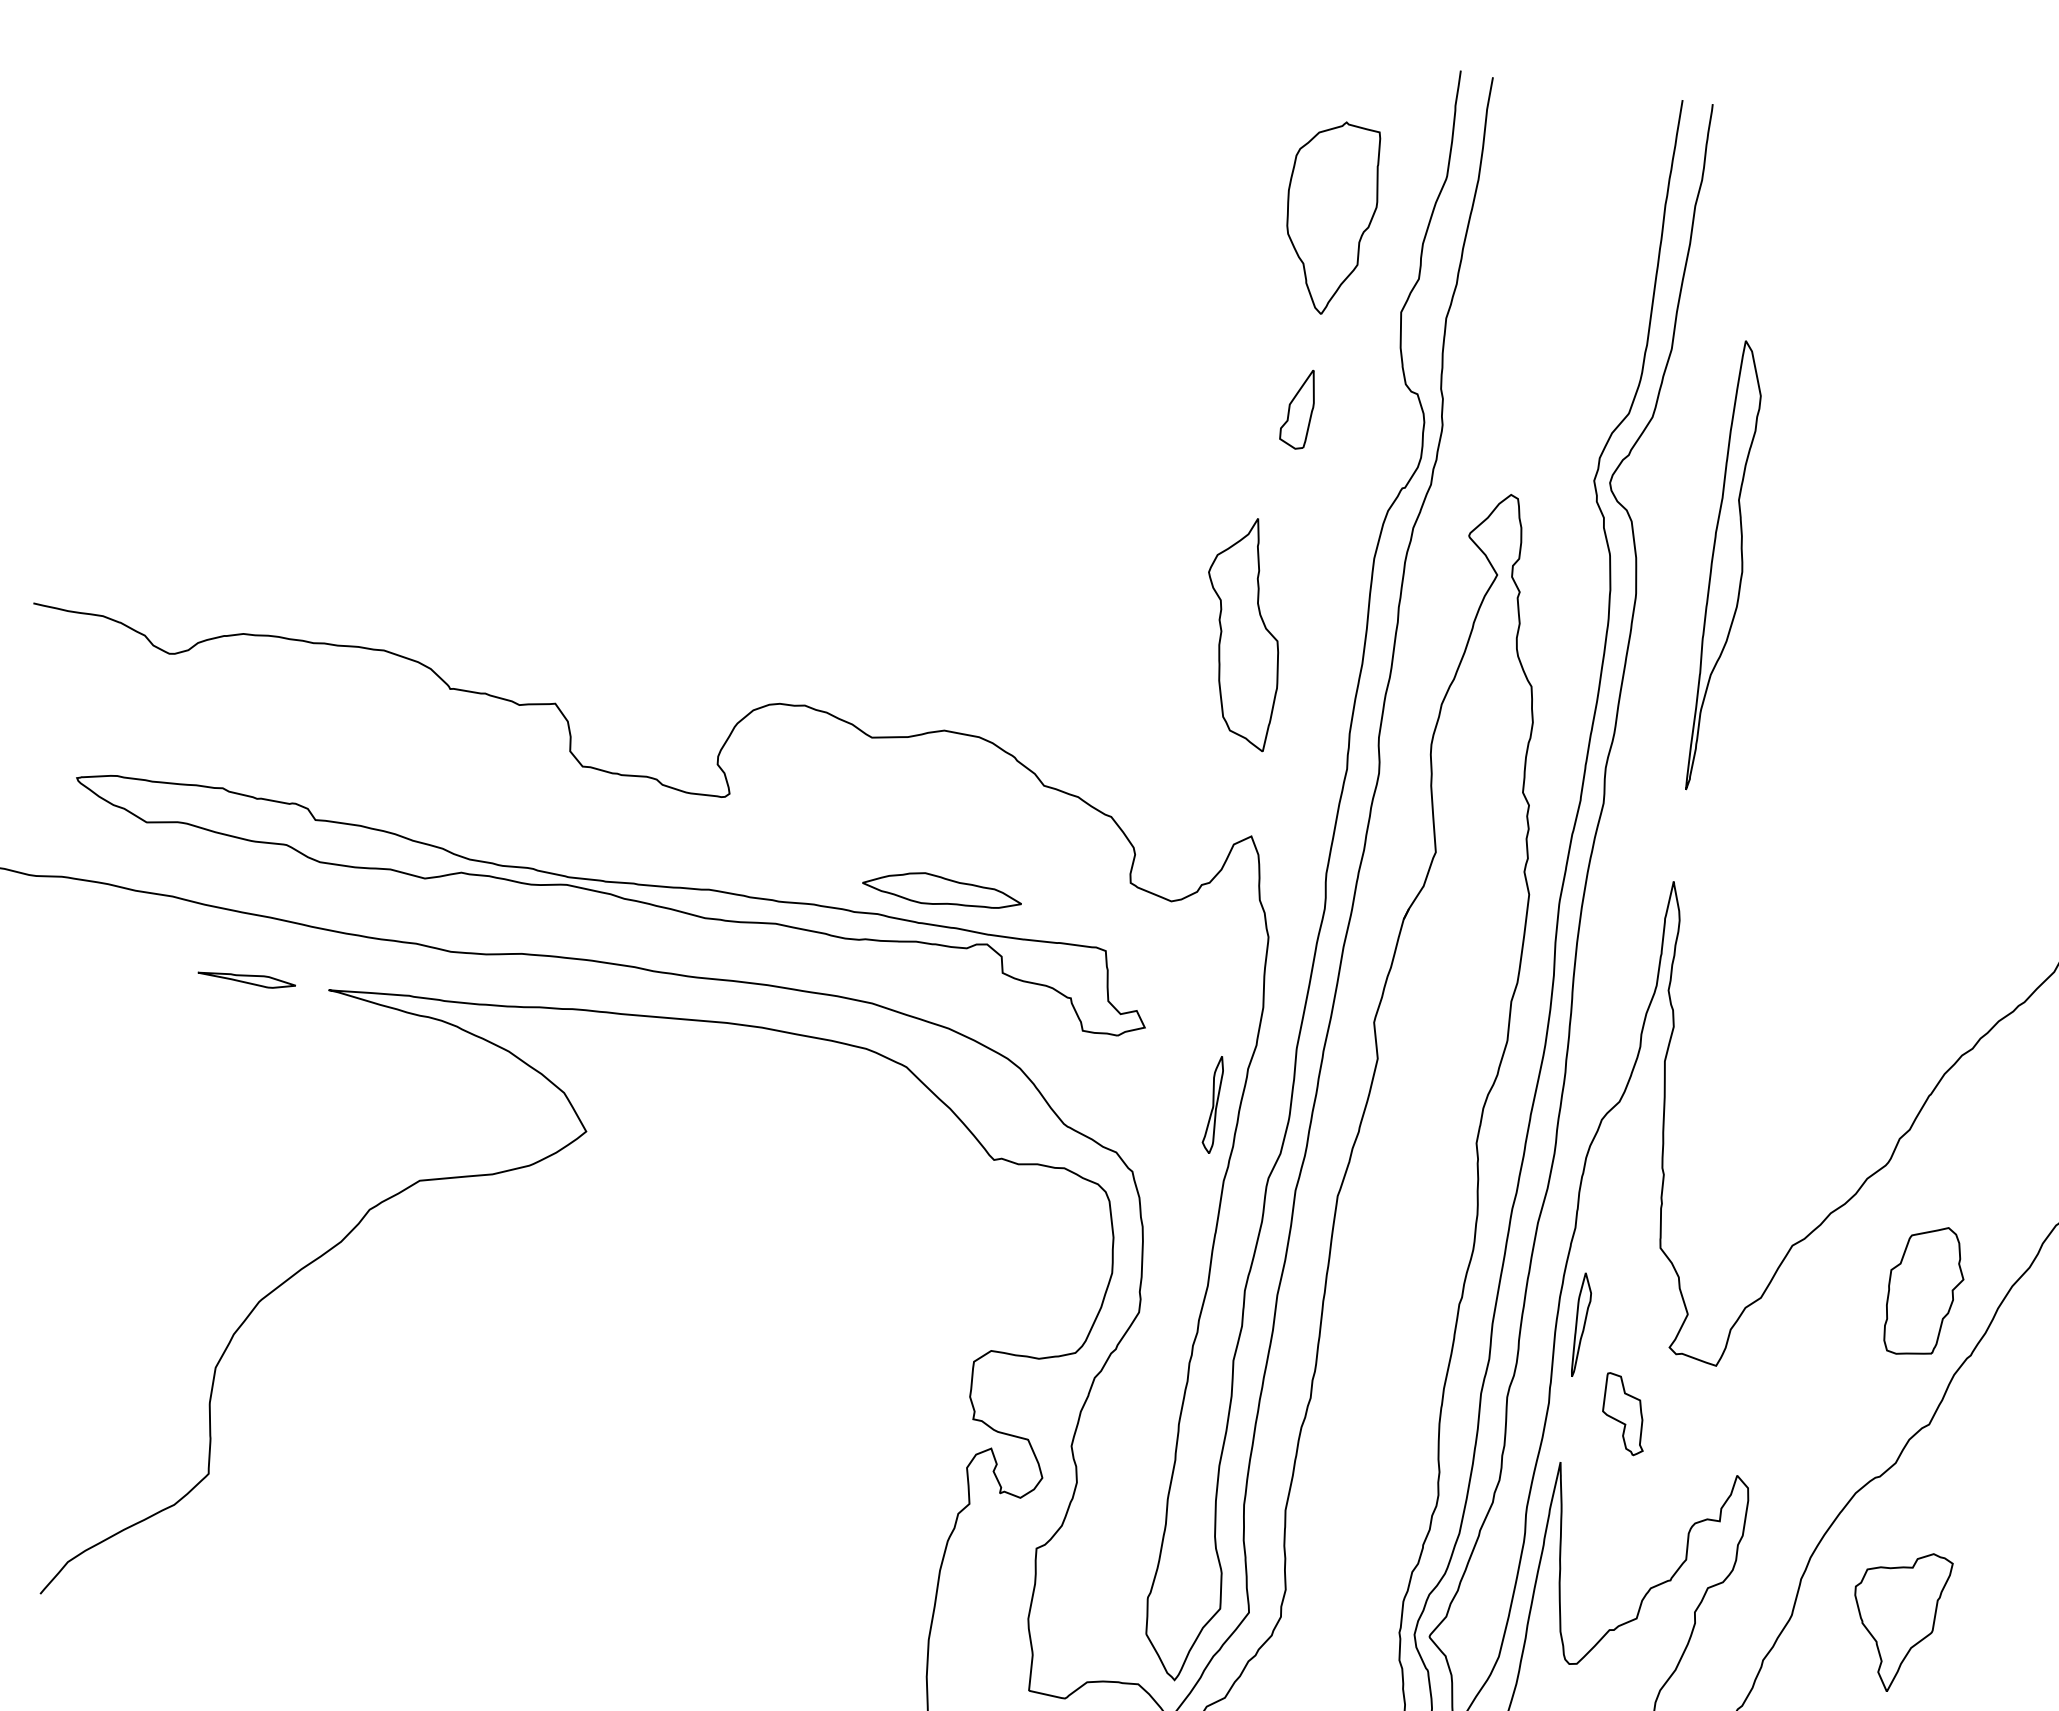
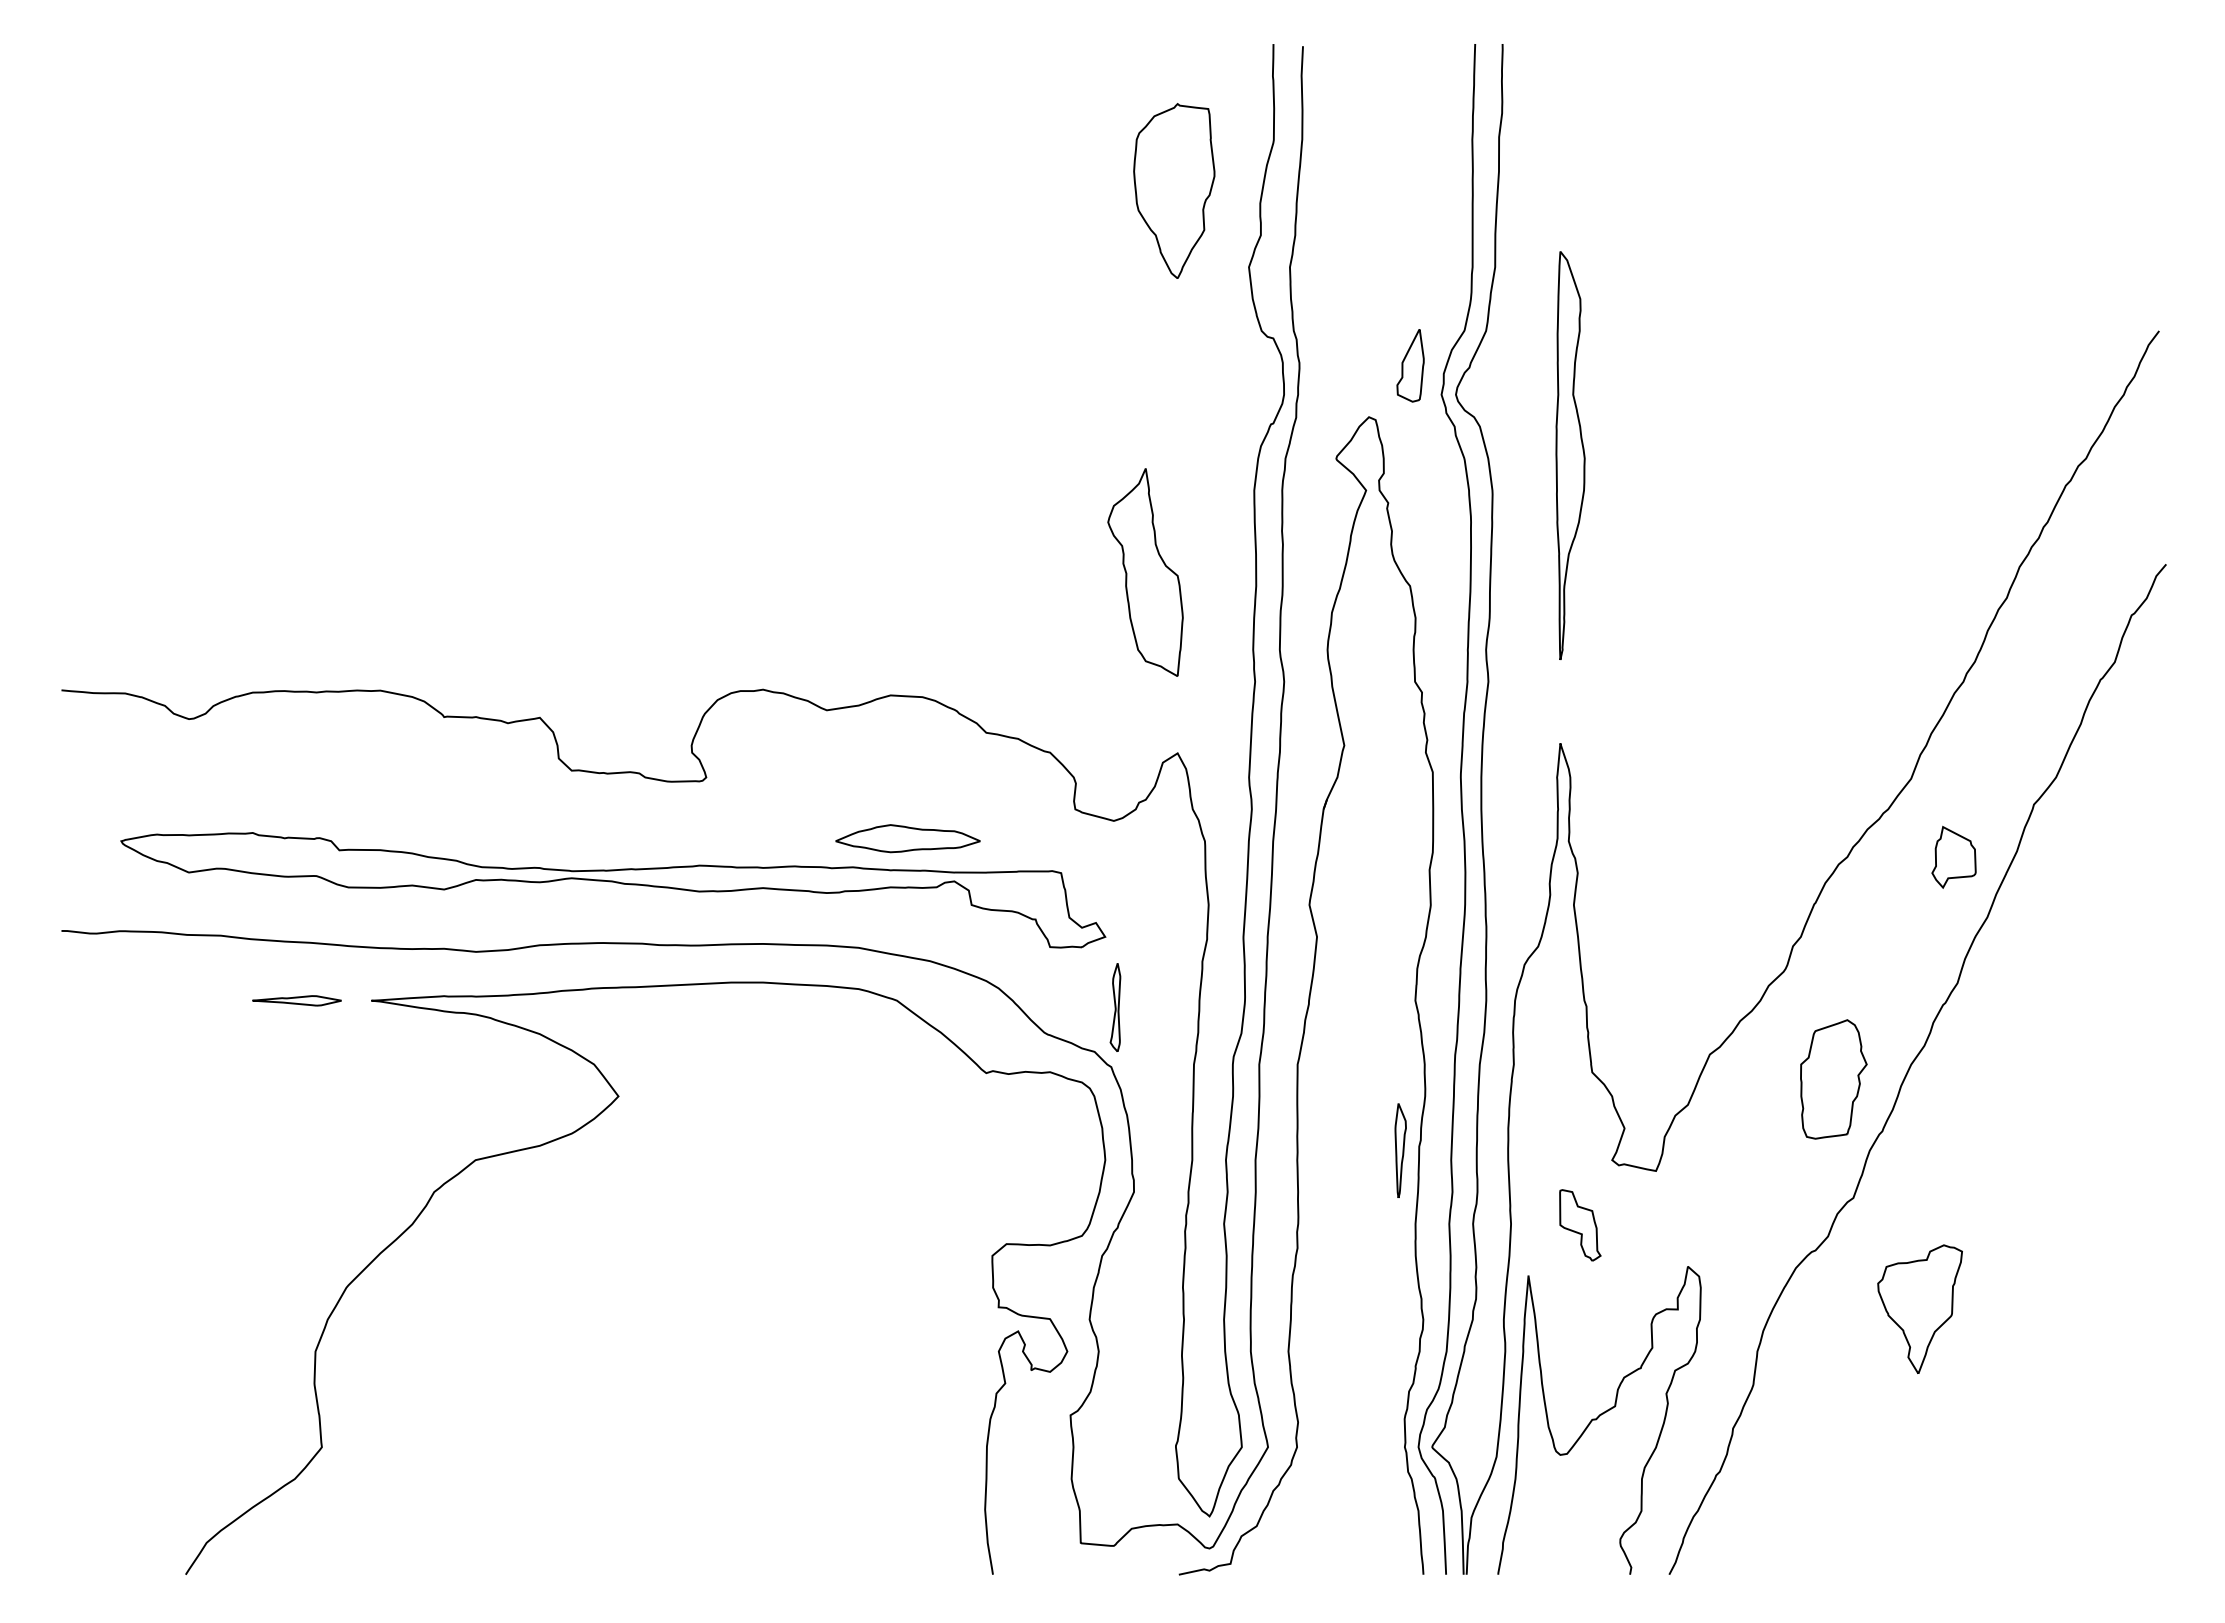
part: (1298, 408) -> (1410, 365), moved
part: (1213, 1104) -> (1115, 1007), moved
part: (1581, 1324) -> (1400, 1150), moved
part: (1897, 1620) -> (1919, 1308), moved

